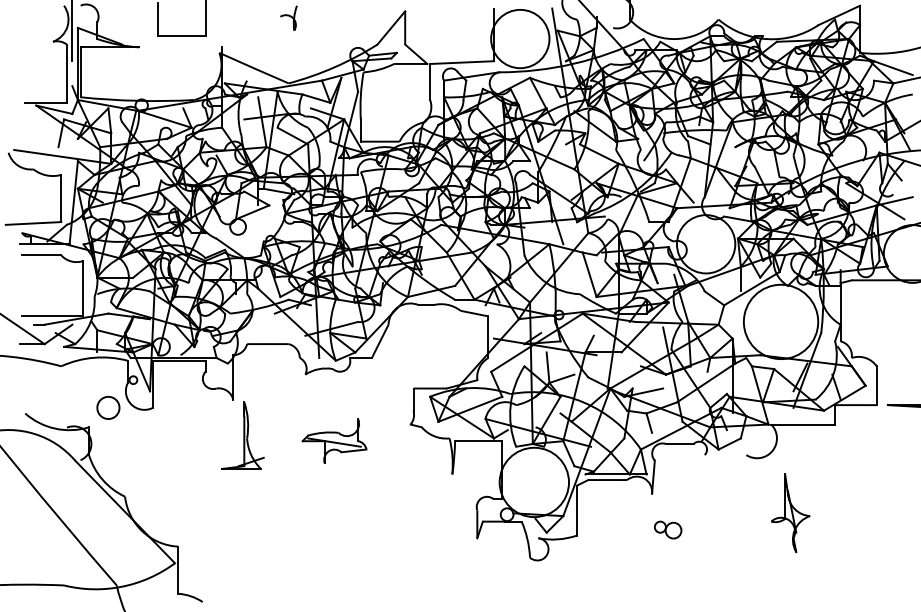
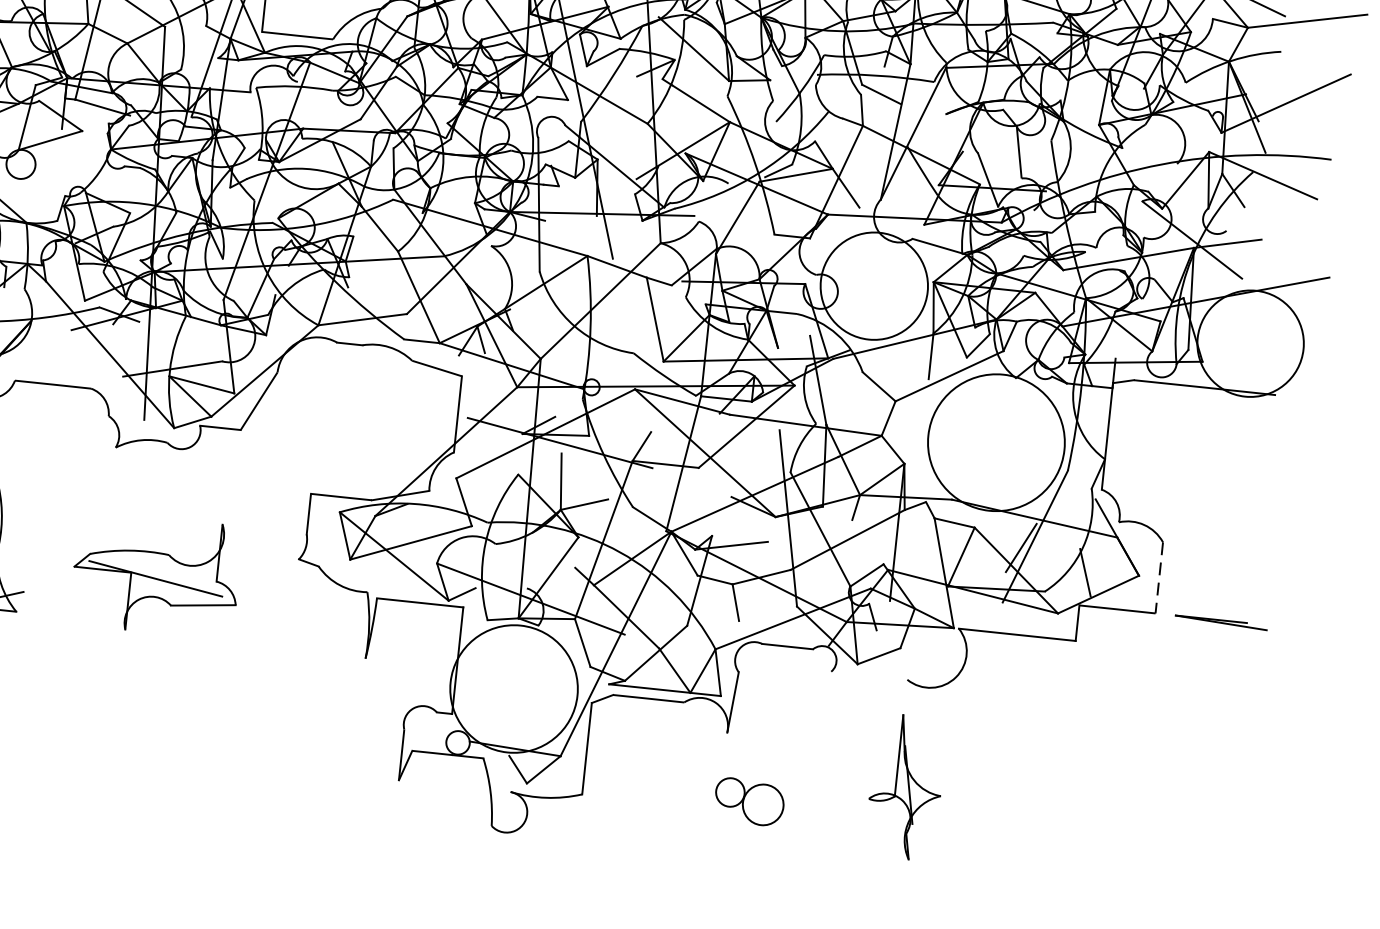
line: (876, 386) -> (1158, 579), solid -> dashed
part: (334, 440) -> (156, 573), size x1.4
part: (790, 512) -> (905, 785), moved
part: (668, 529) -> (750, 800), size x1.4

